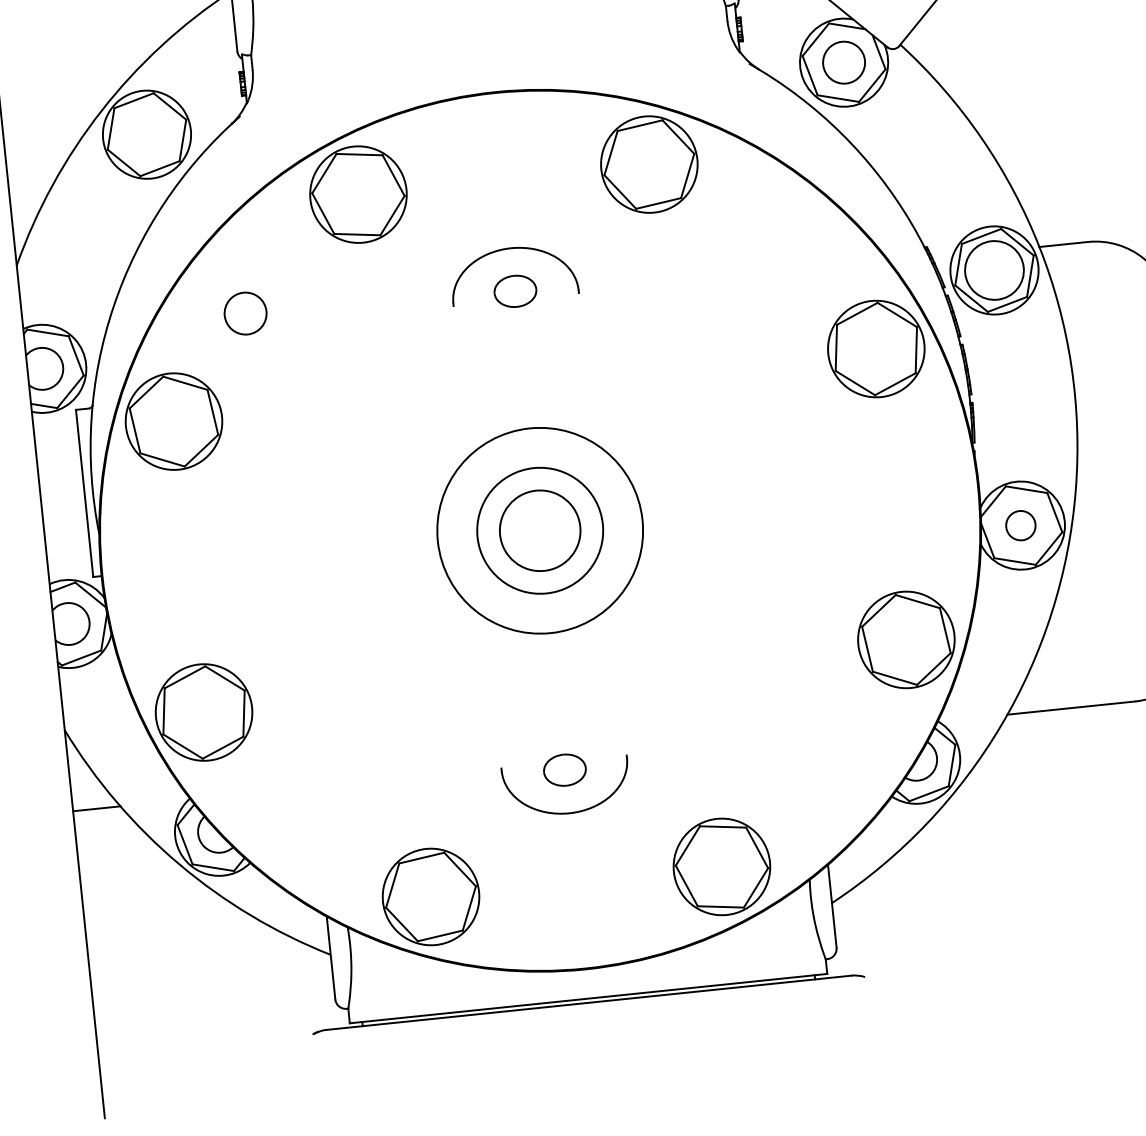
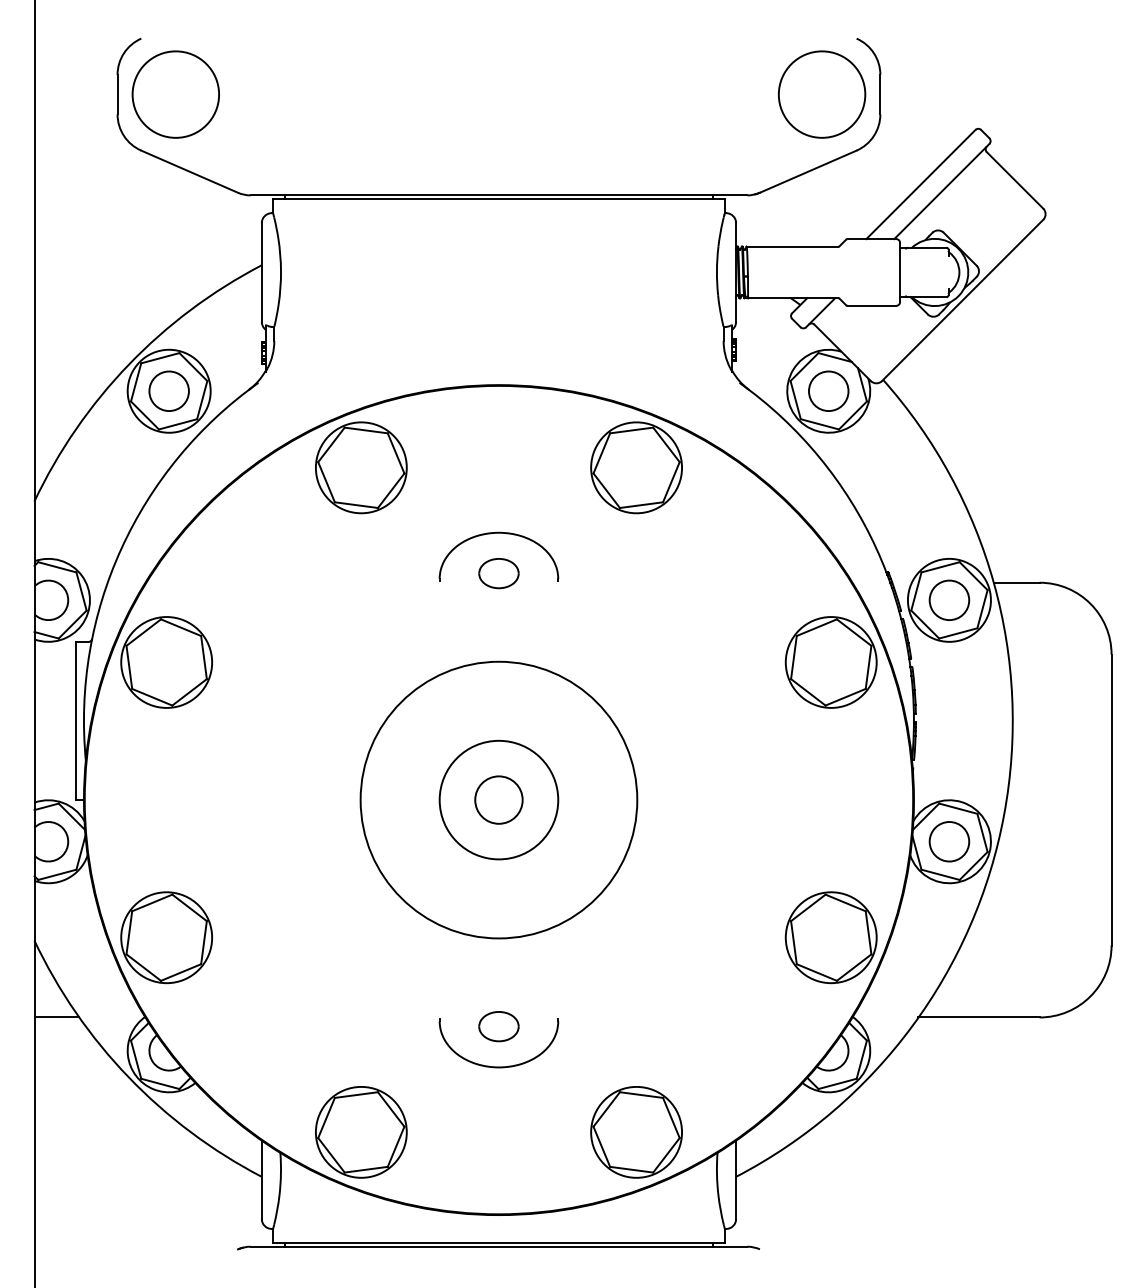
circle: (994, 270) -> (949, 600), size x0.71
circle: (244, 312) -> (168, 390), moved
circle: (1020, 525) -> (949, 841), size x1.43
circle: (539, 530) -> (498, 799), size x0.62
circle: (539, 530) -> (498, 799), size x1.43

